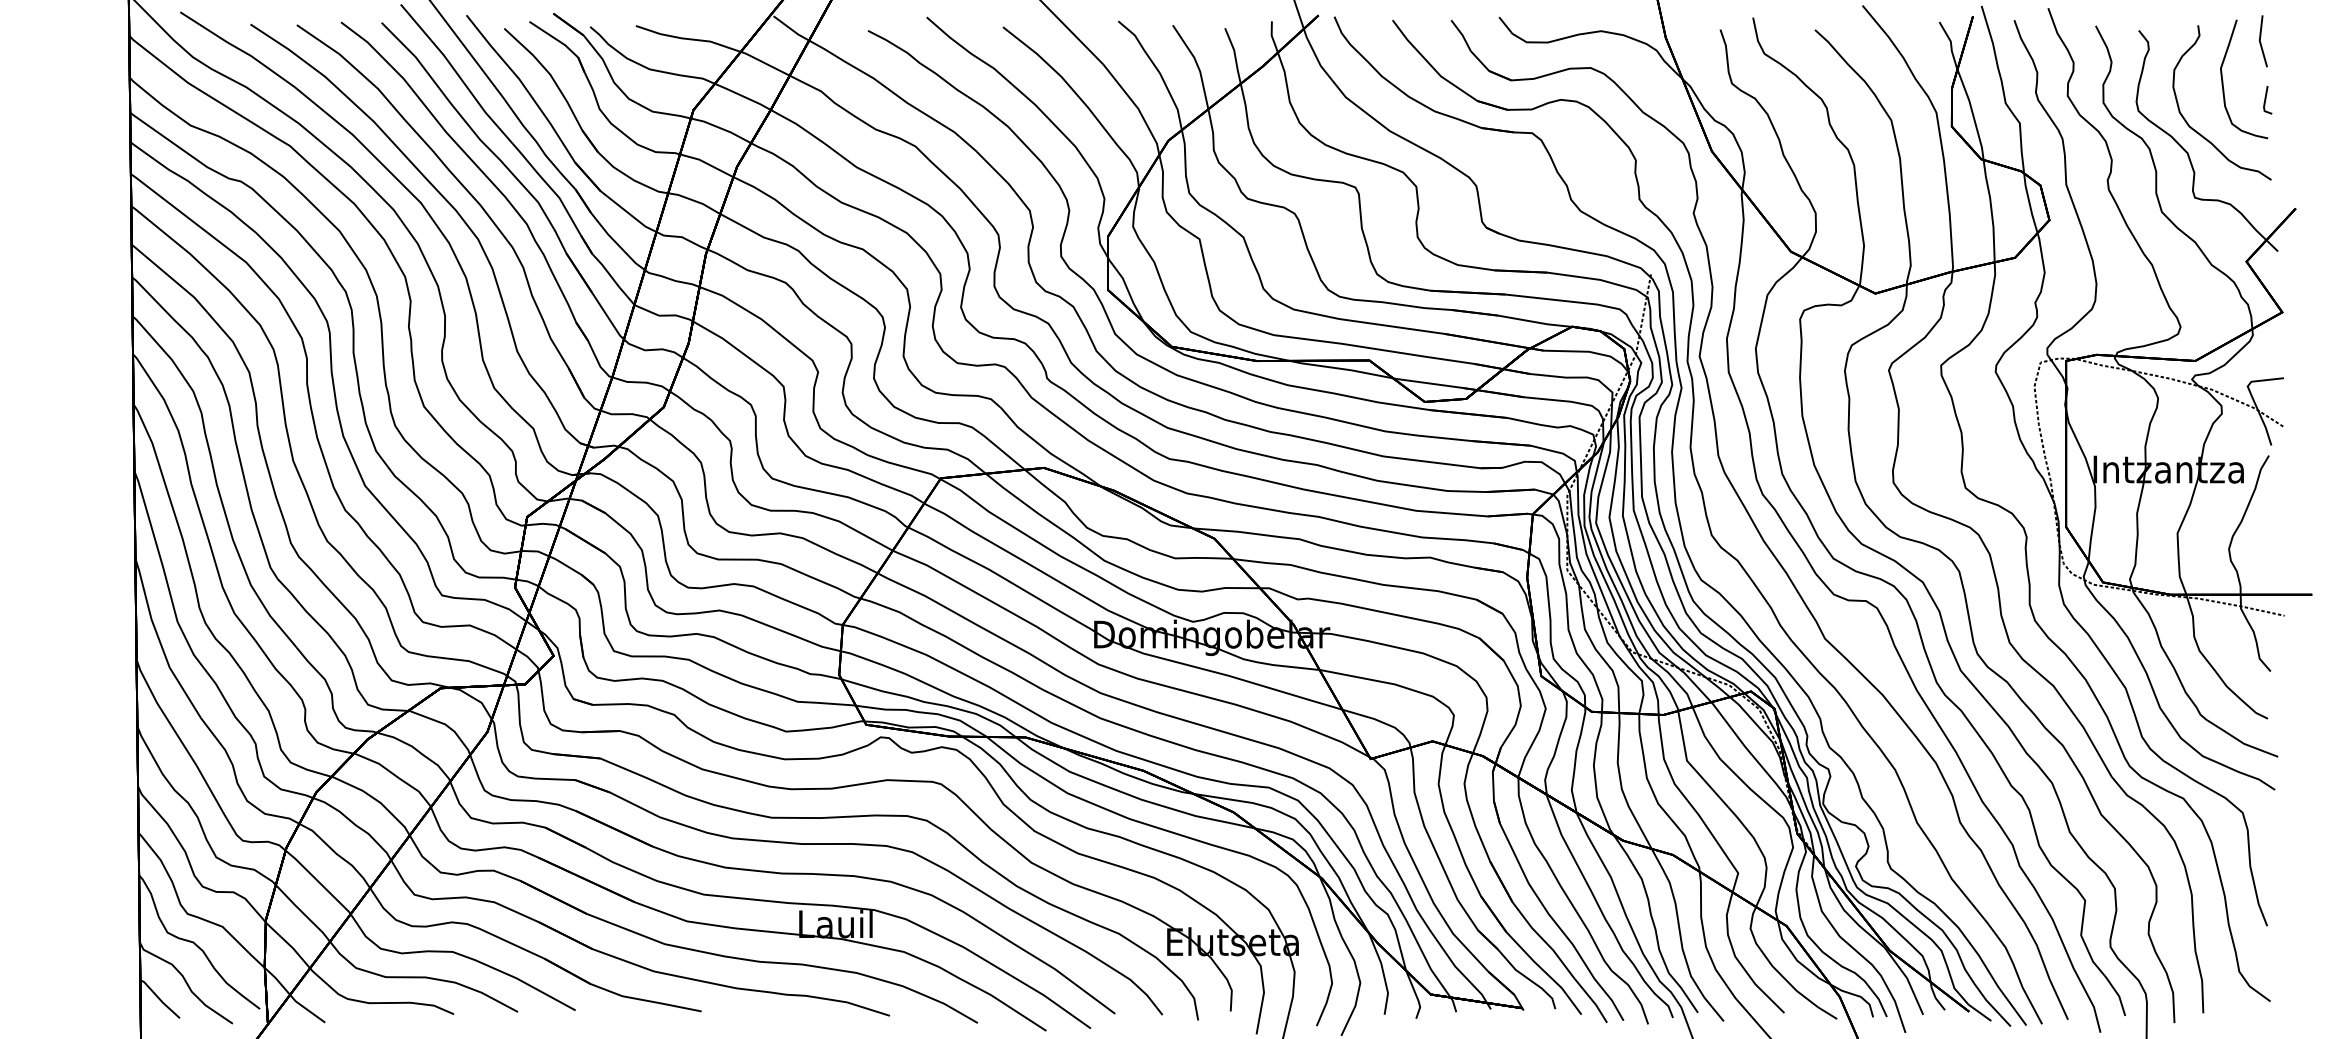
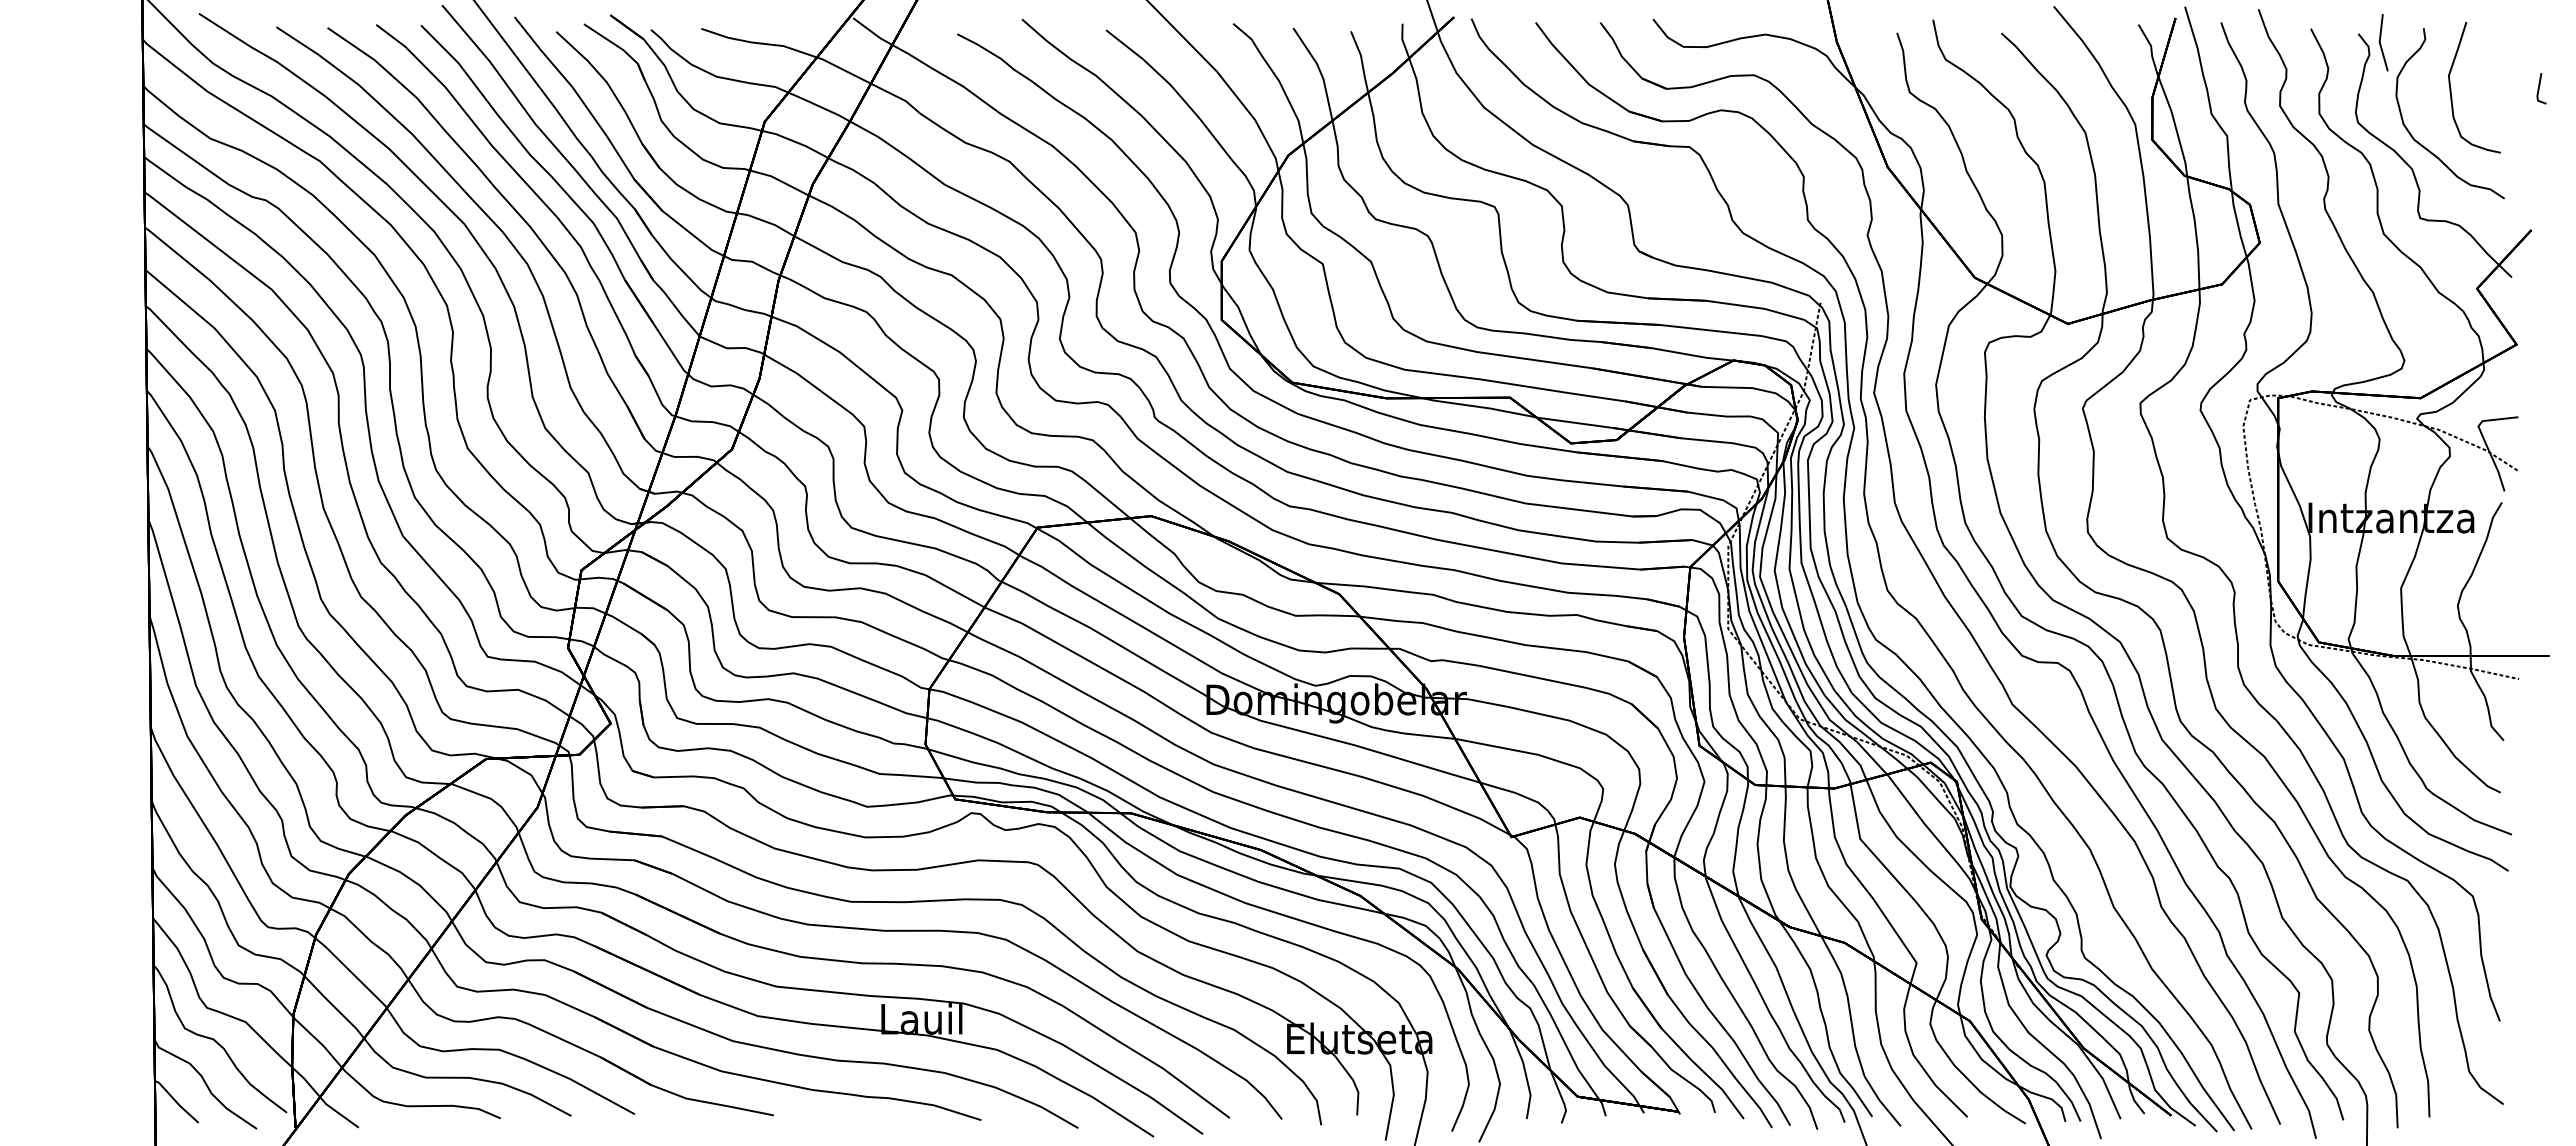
line: (2261, 42) -> (2381, 44), moved
line: (2265, 100) -> (2539, 88), moved

